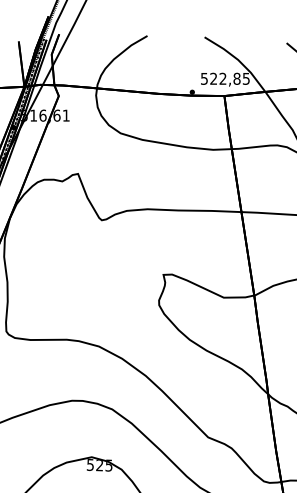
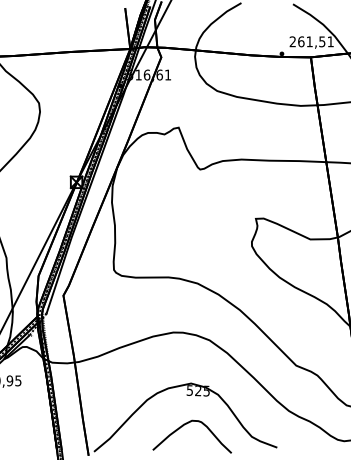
text: (225, 78) -> (311, 41), 522,85 -> 261,51

